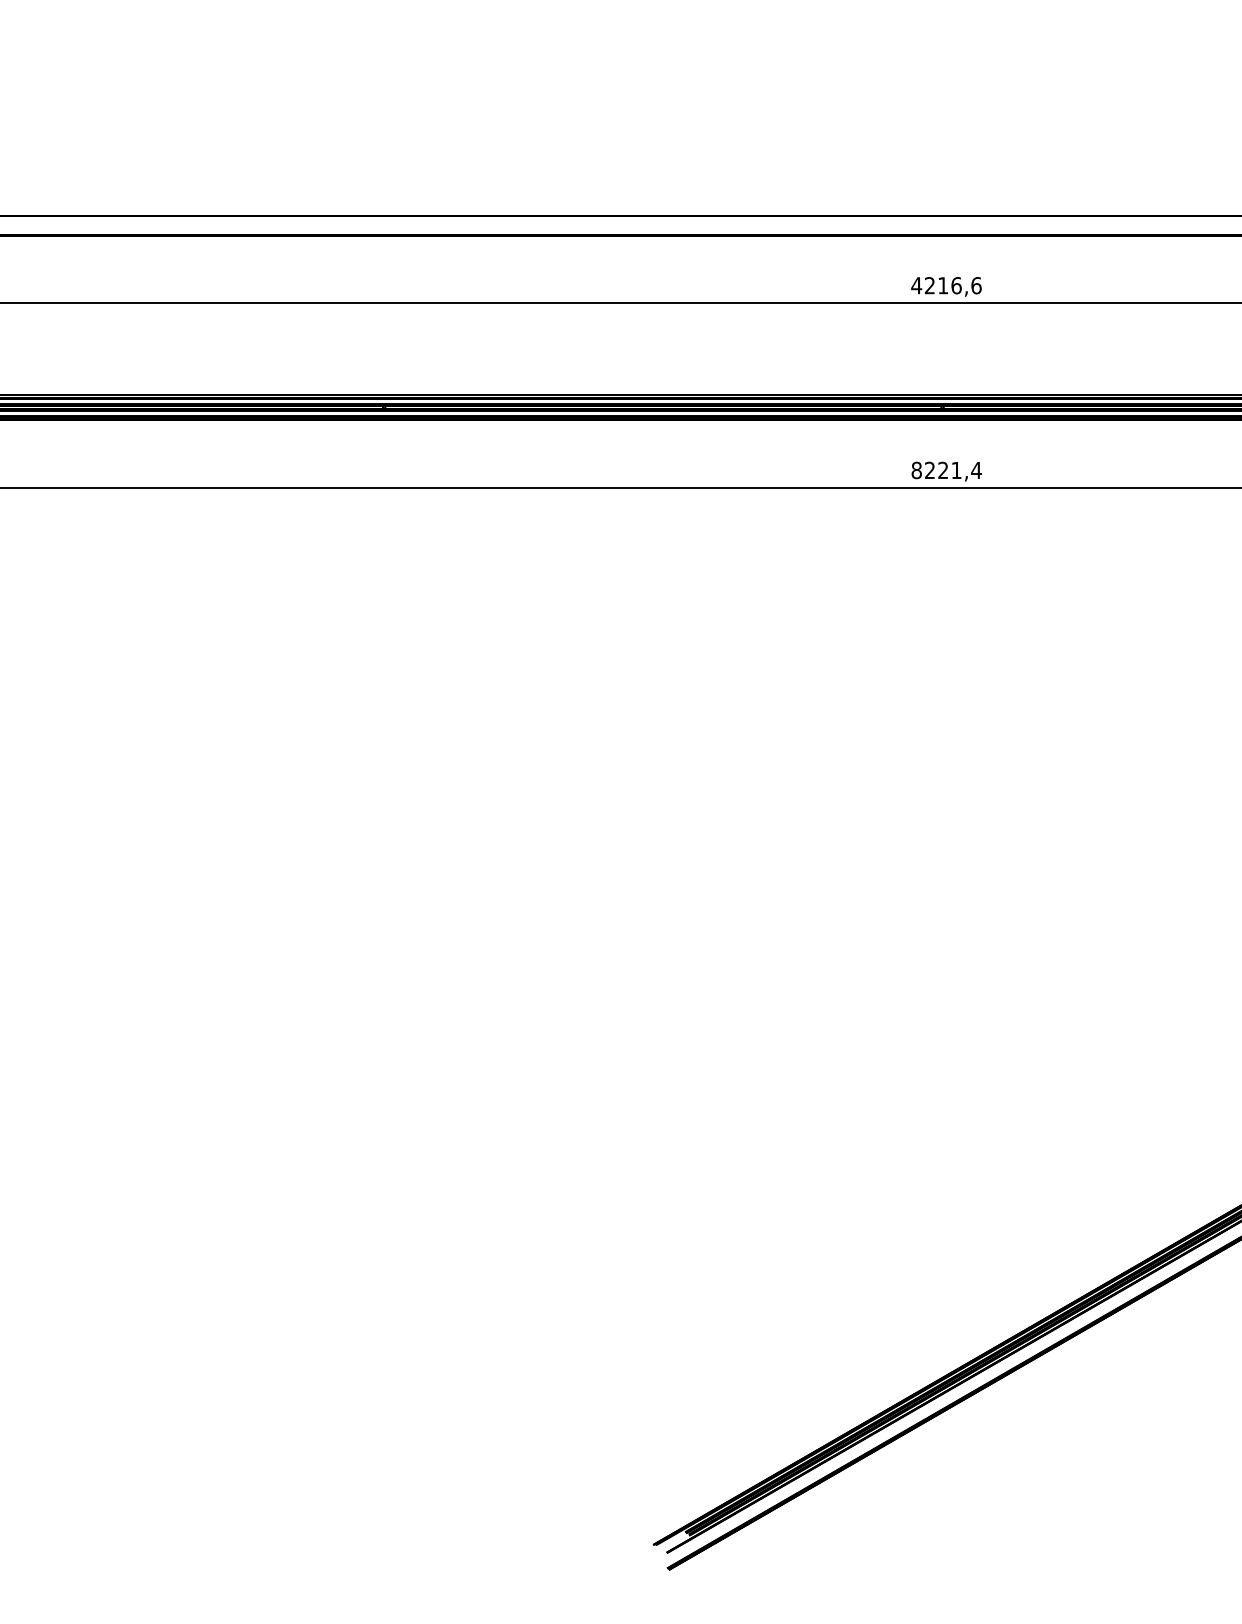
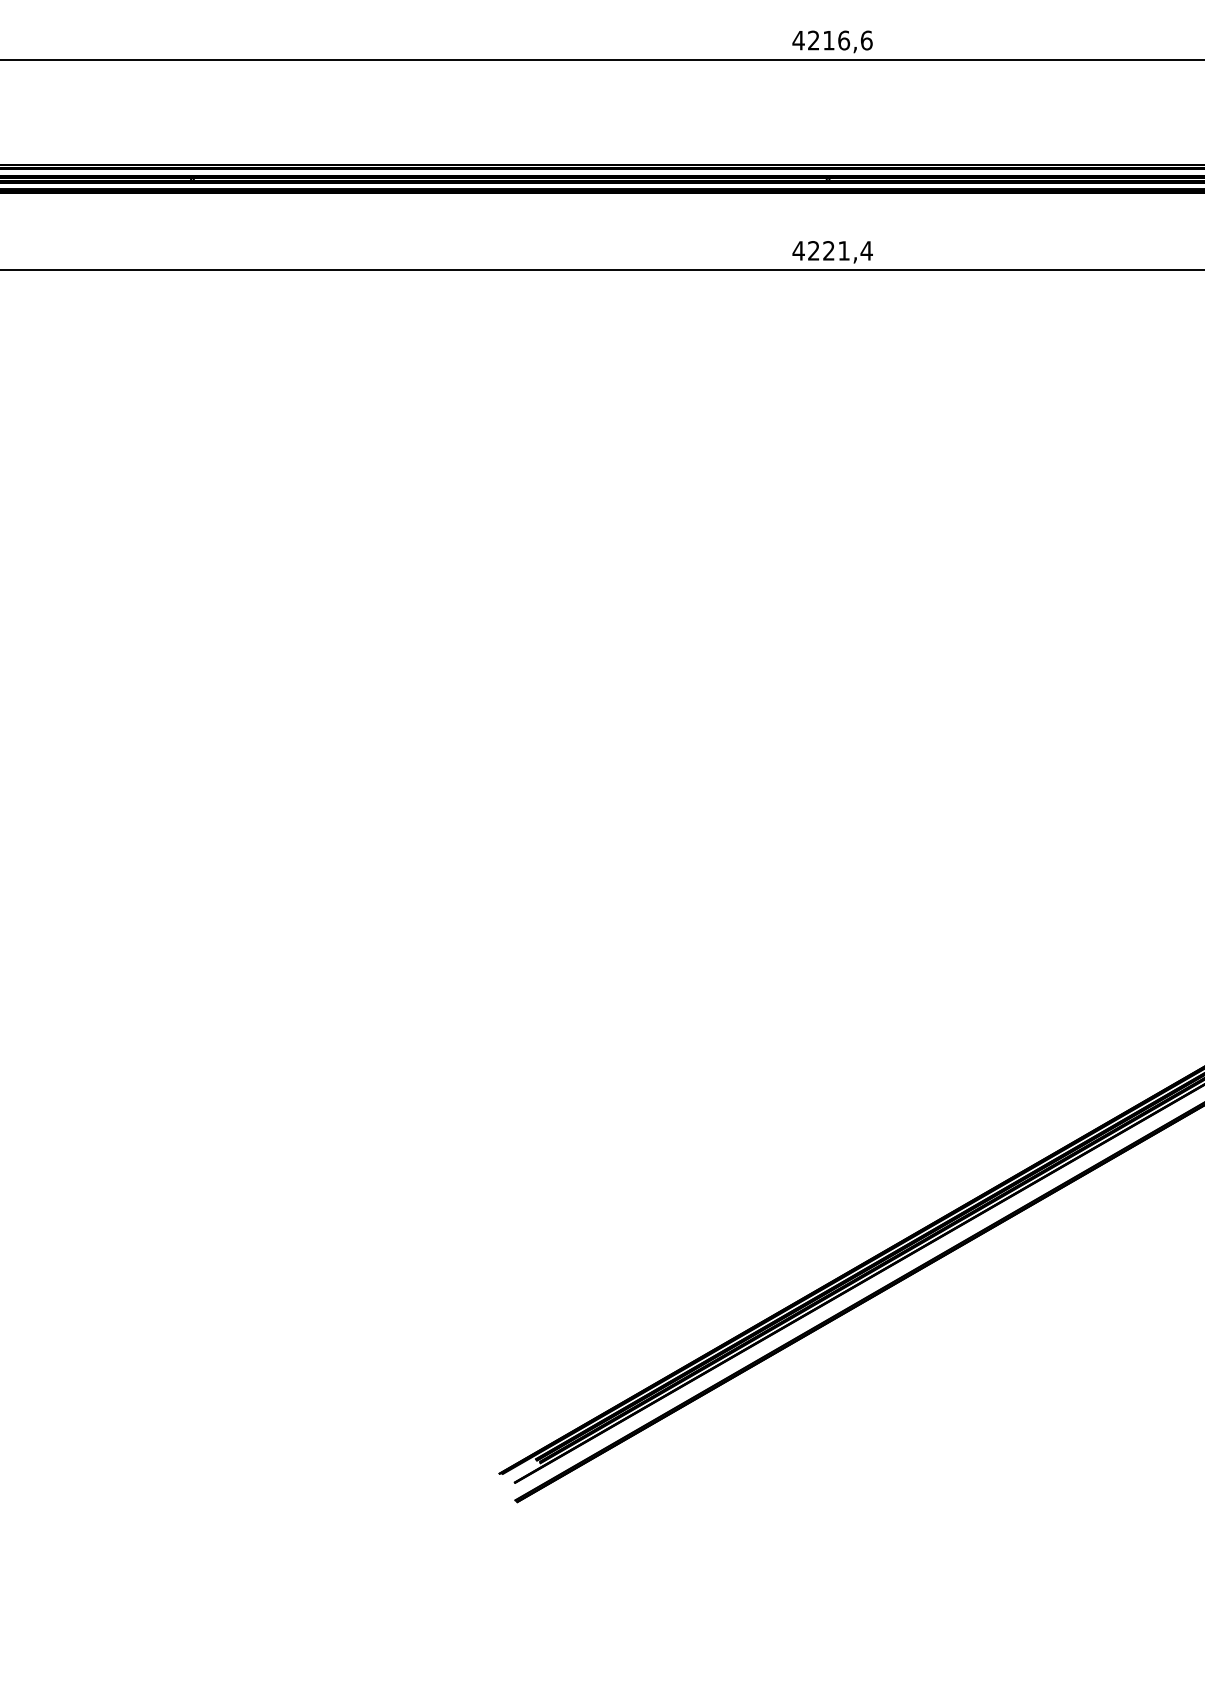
text: (916, 470) -> (798, 250), 8221,4 -> 4221,4

